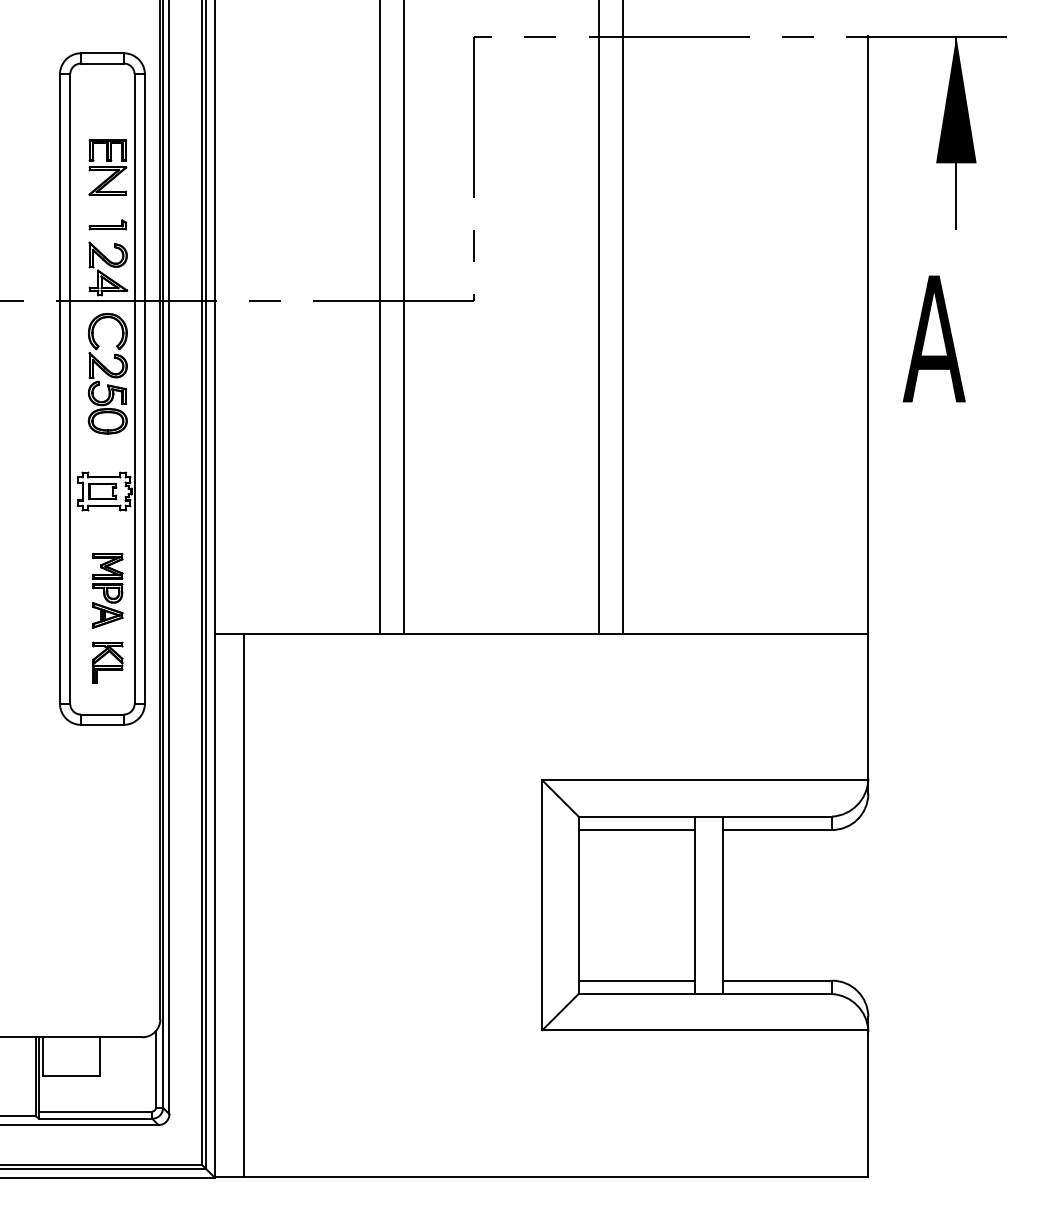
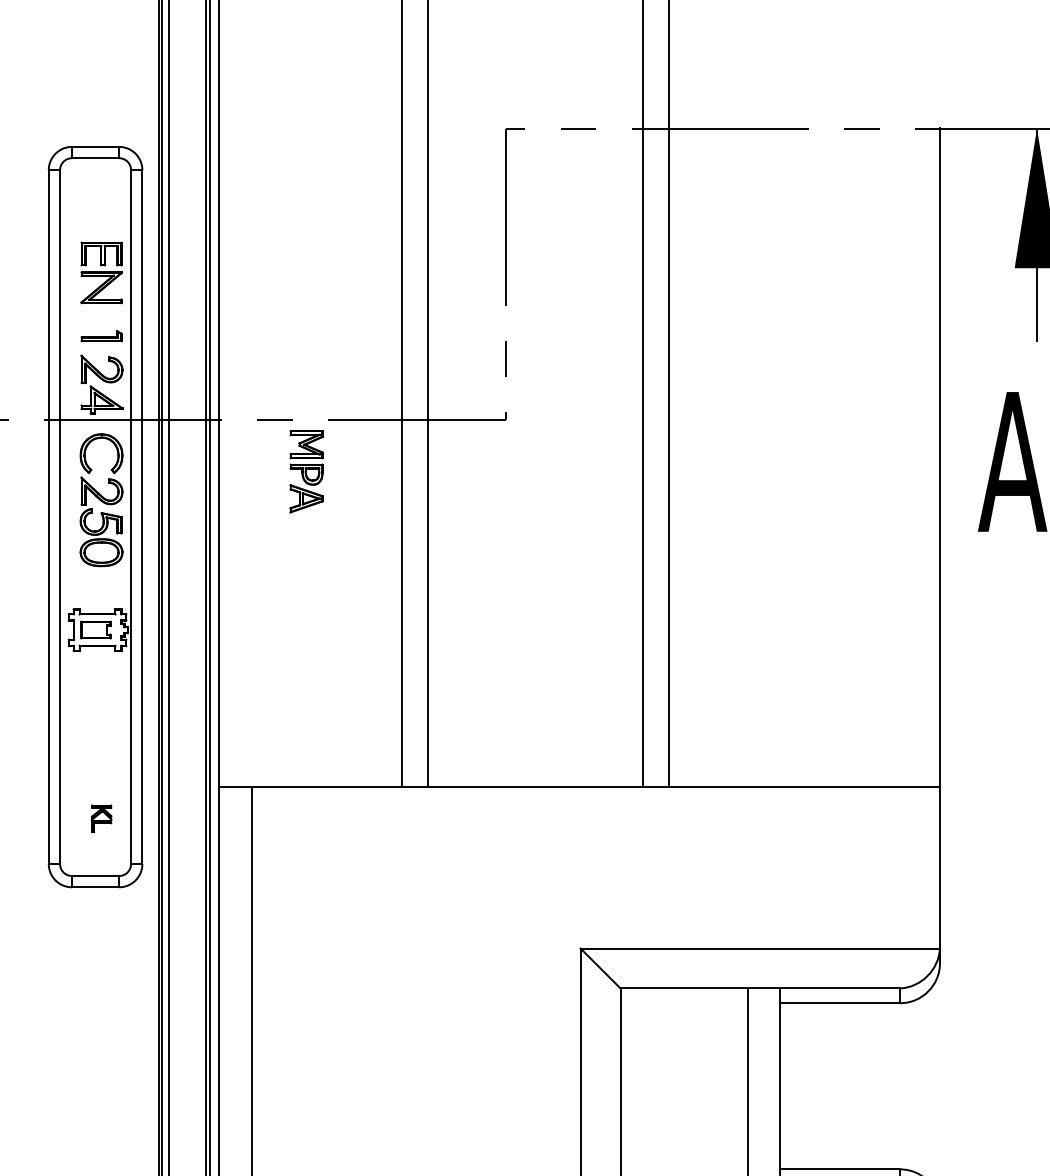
part: (107, 590) -> (306, 471), moved
part: (107, 662) -> (101, 818), size x0.6
line: (636, 829) -> (684, 1002), removed
line: (636, 980) -> (684, 1169), removed

